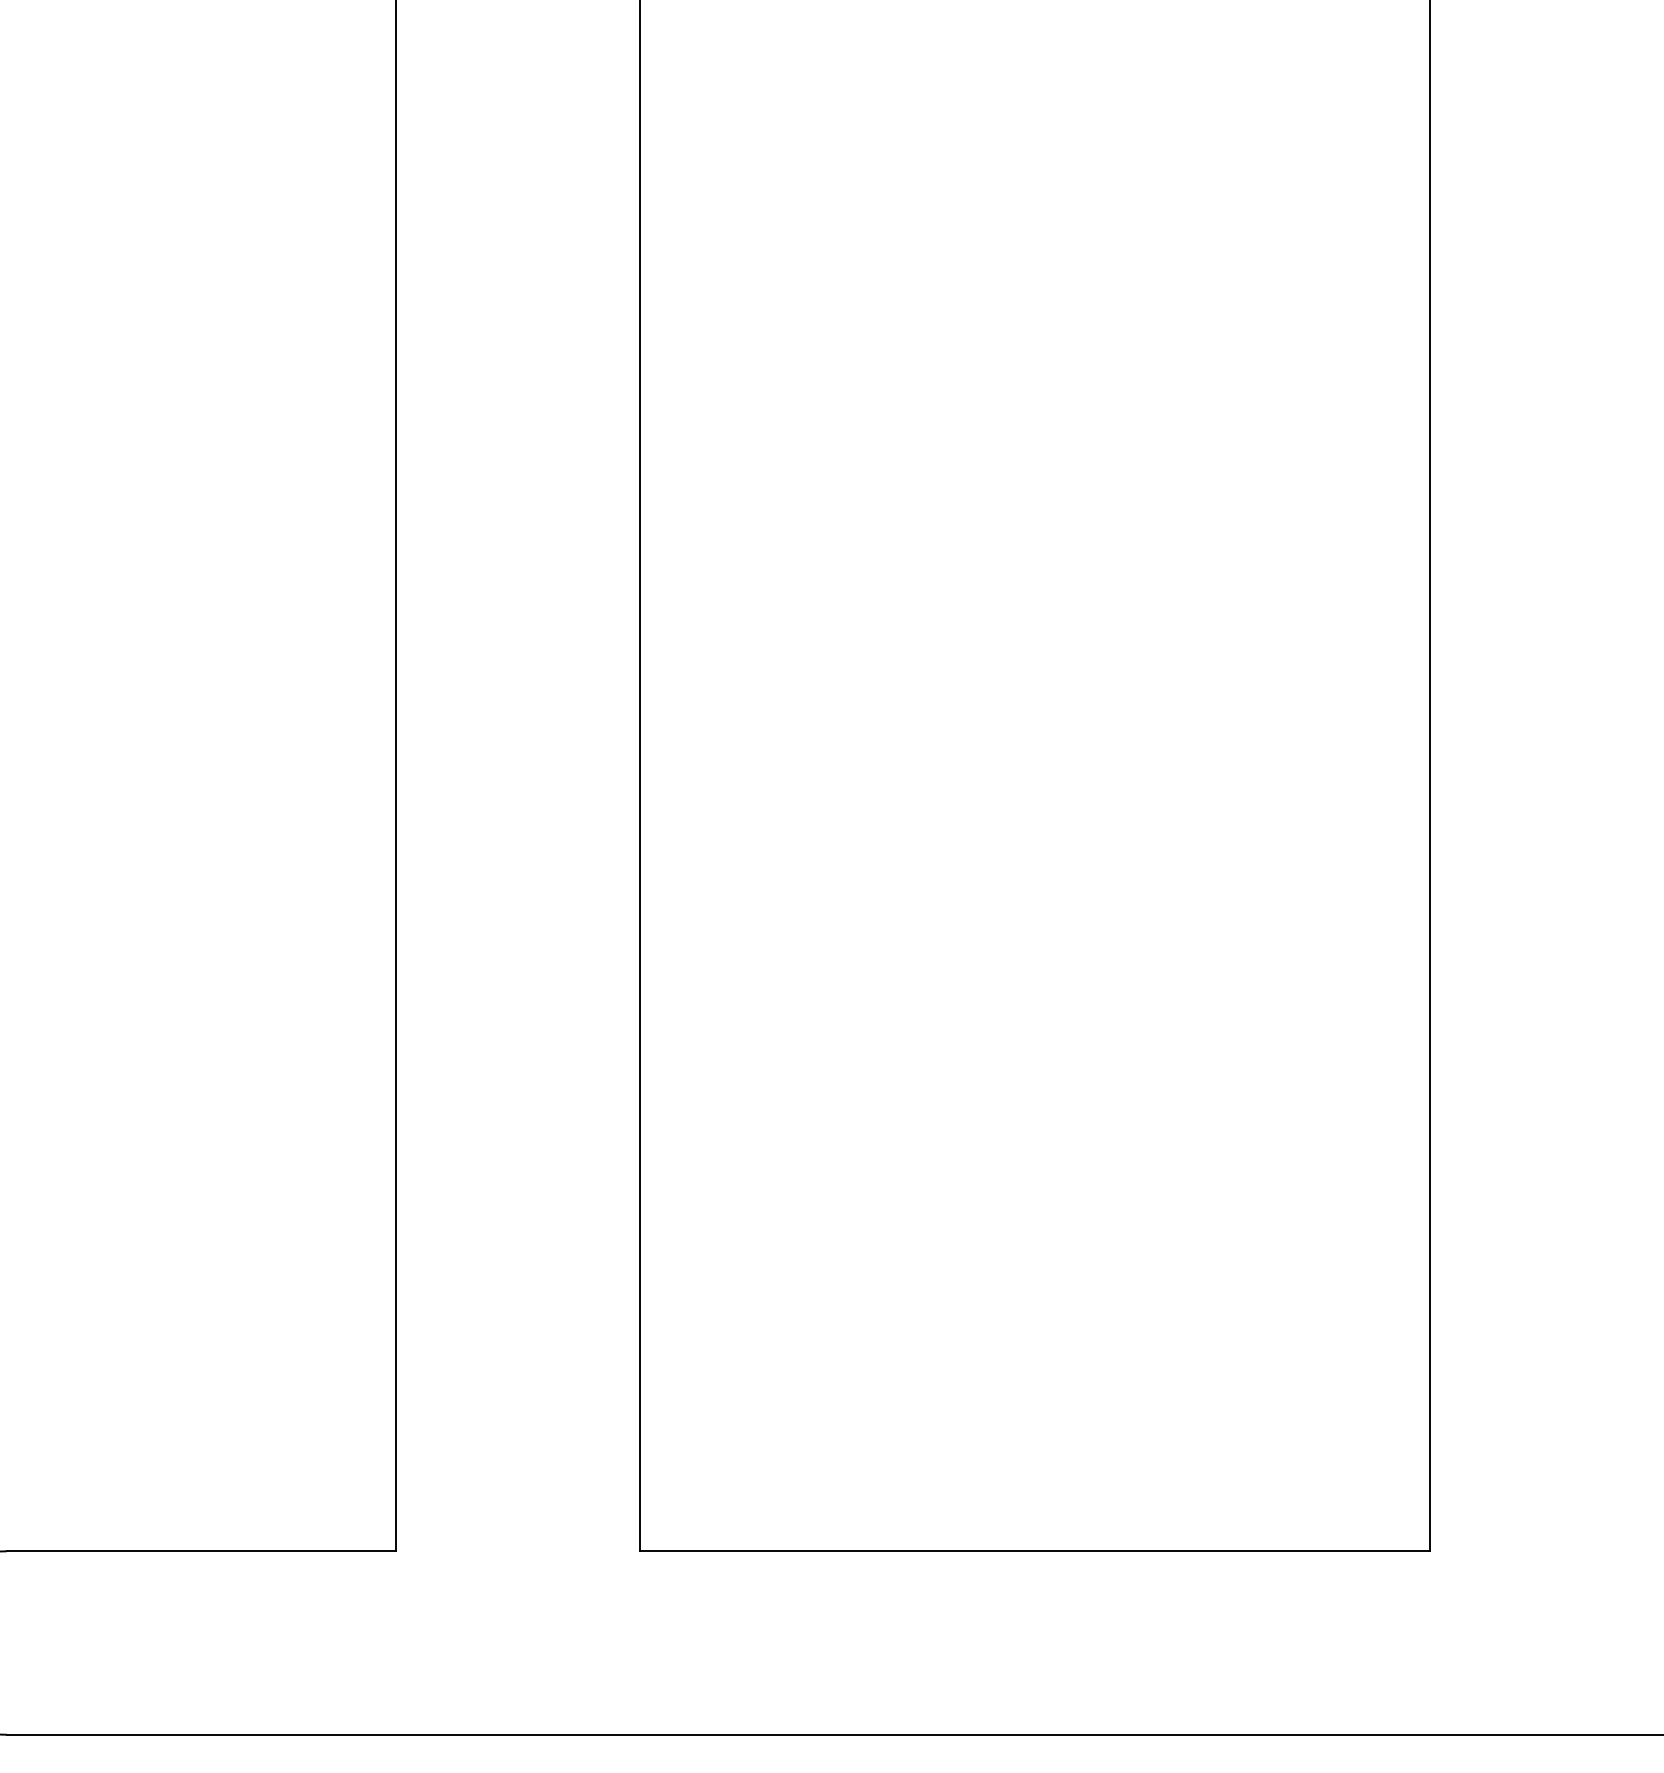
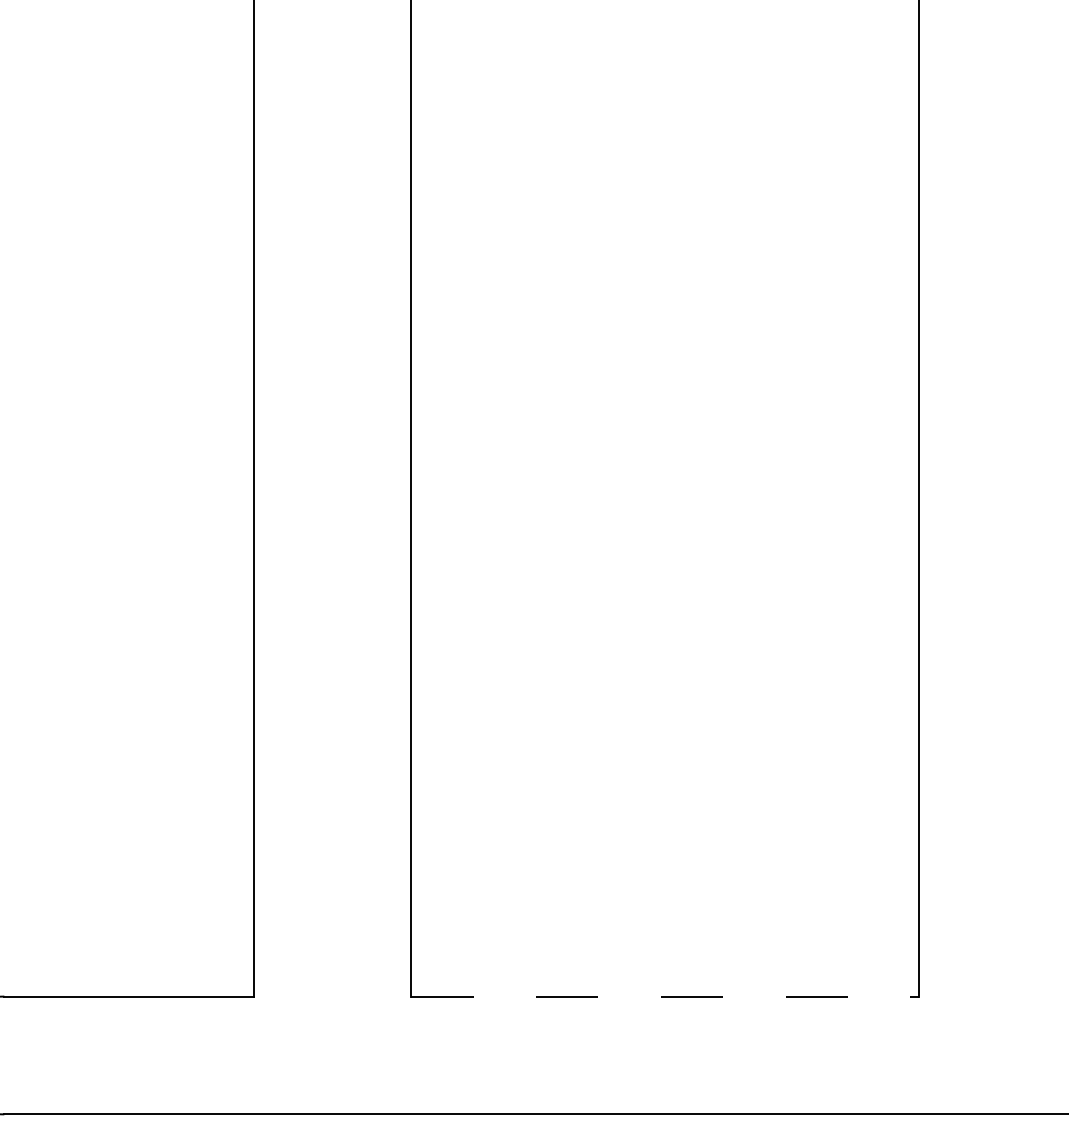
line: (1035, 1551) -> (665, 996), solid -> dashed

